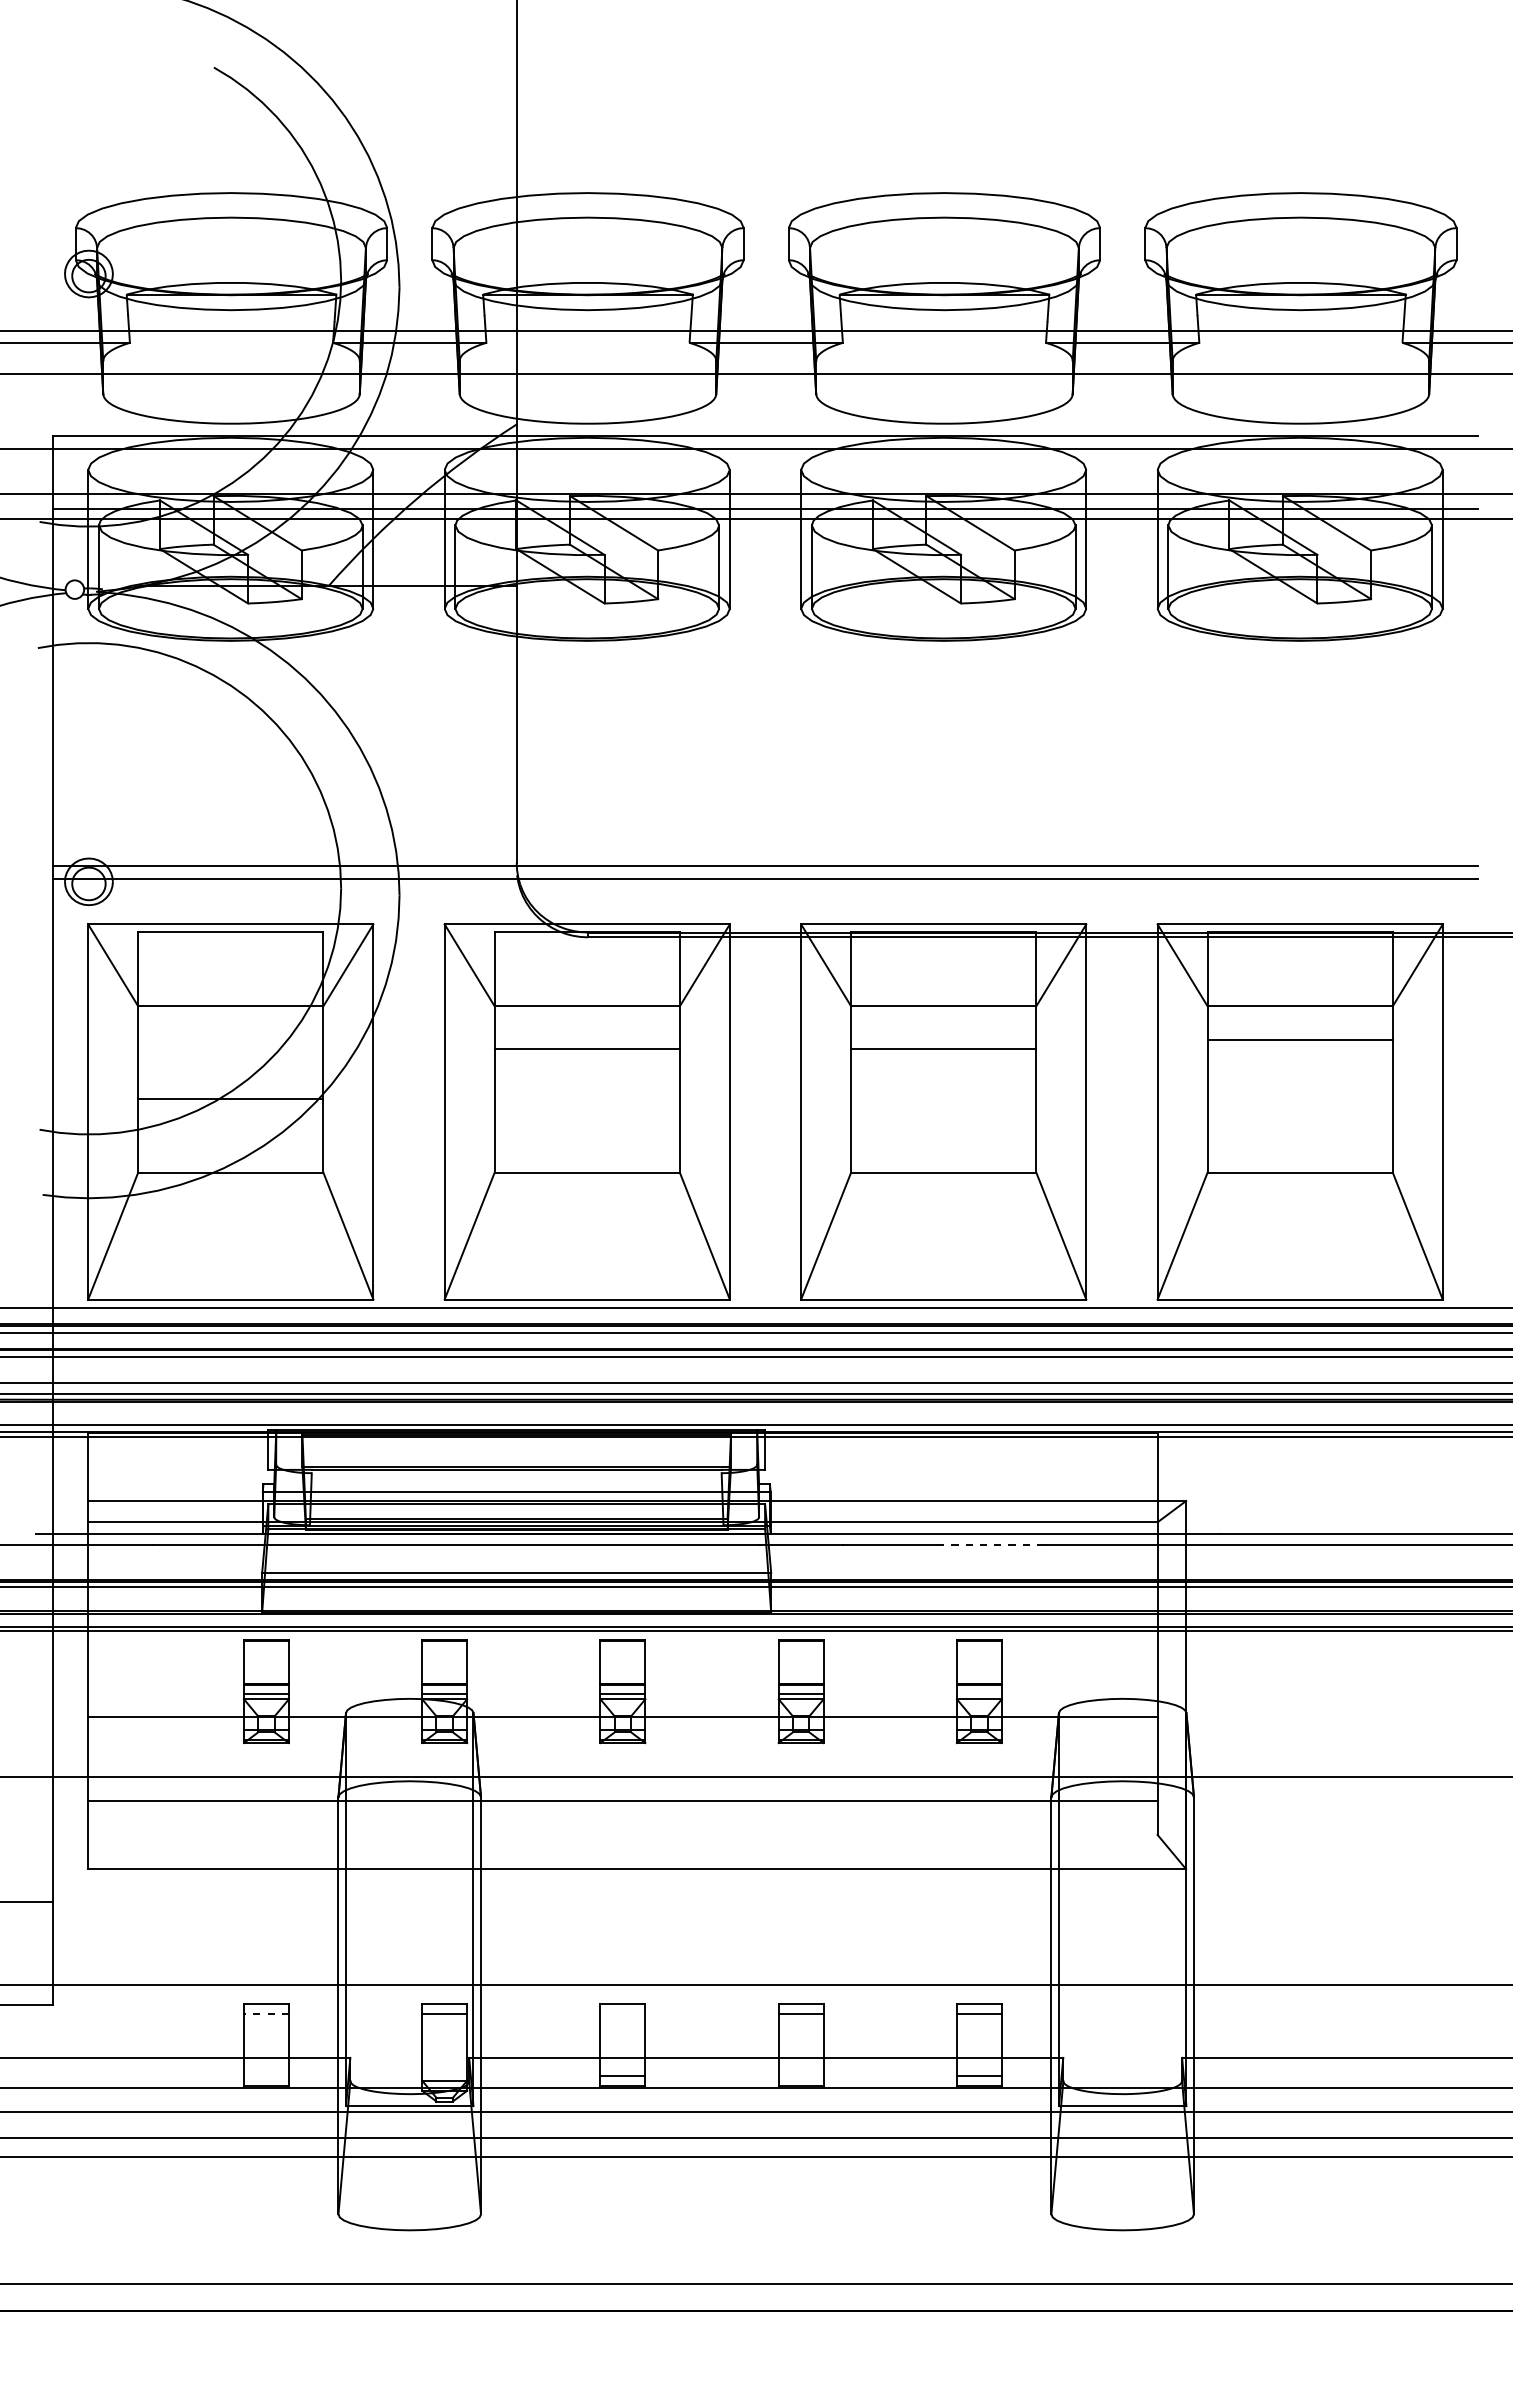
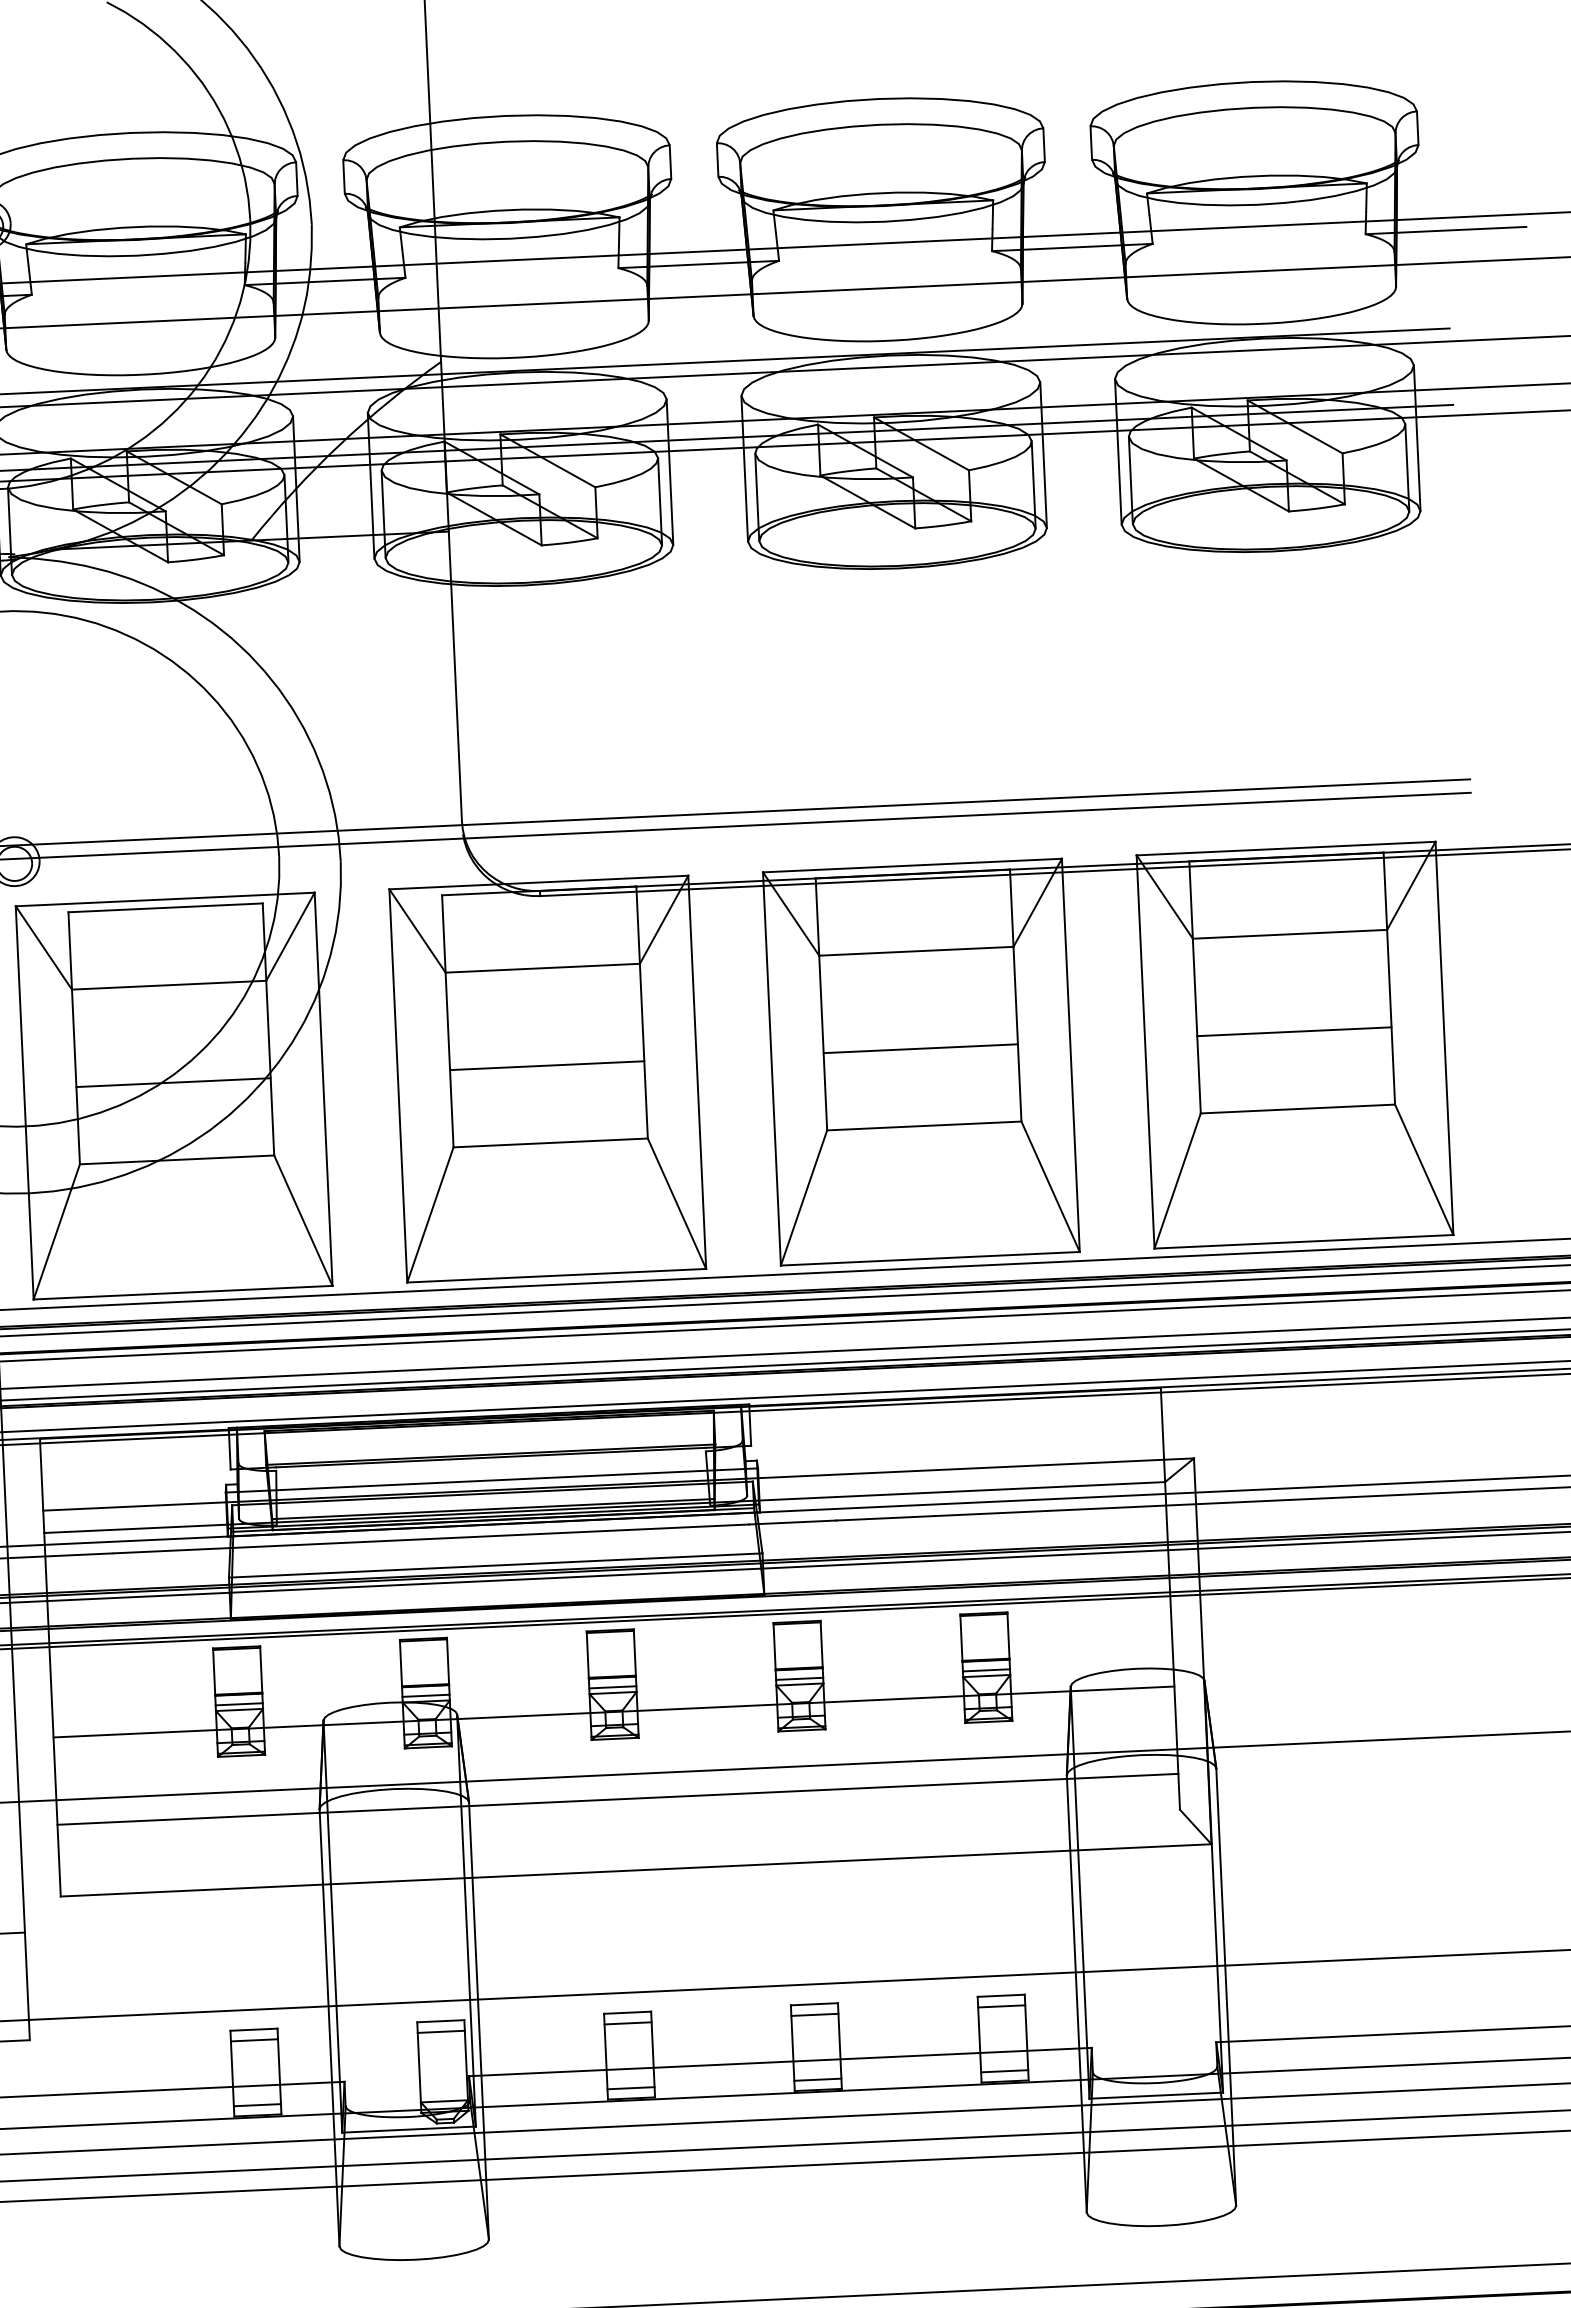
line: (1299, 1040) -> (1293, 1032), moved
line: (586, 1049) -> (546, 1066), moved
line: (943, 1049) -> (920, 1049), moved
line: (990, 1544) -> (991, 1513), dashed -> solid
line: (978, 1693) -> (985, 1670), added
line: (265, 2014) -> (253, 2040), dashed -> solid
line: (622, 2014) -> (627, 2023), added
line: (265, 2076) -> (256, 2105), added
line: (800, 2076) -> (817, 2079), added

